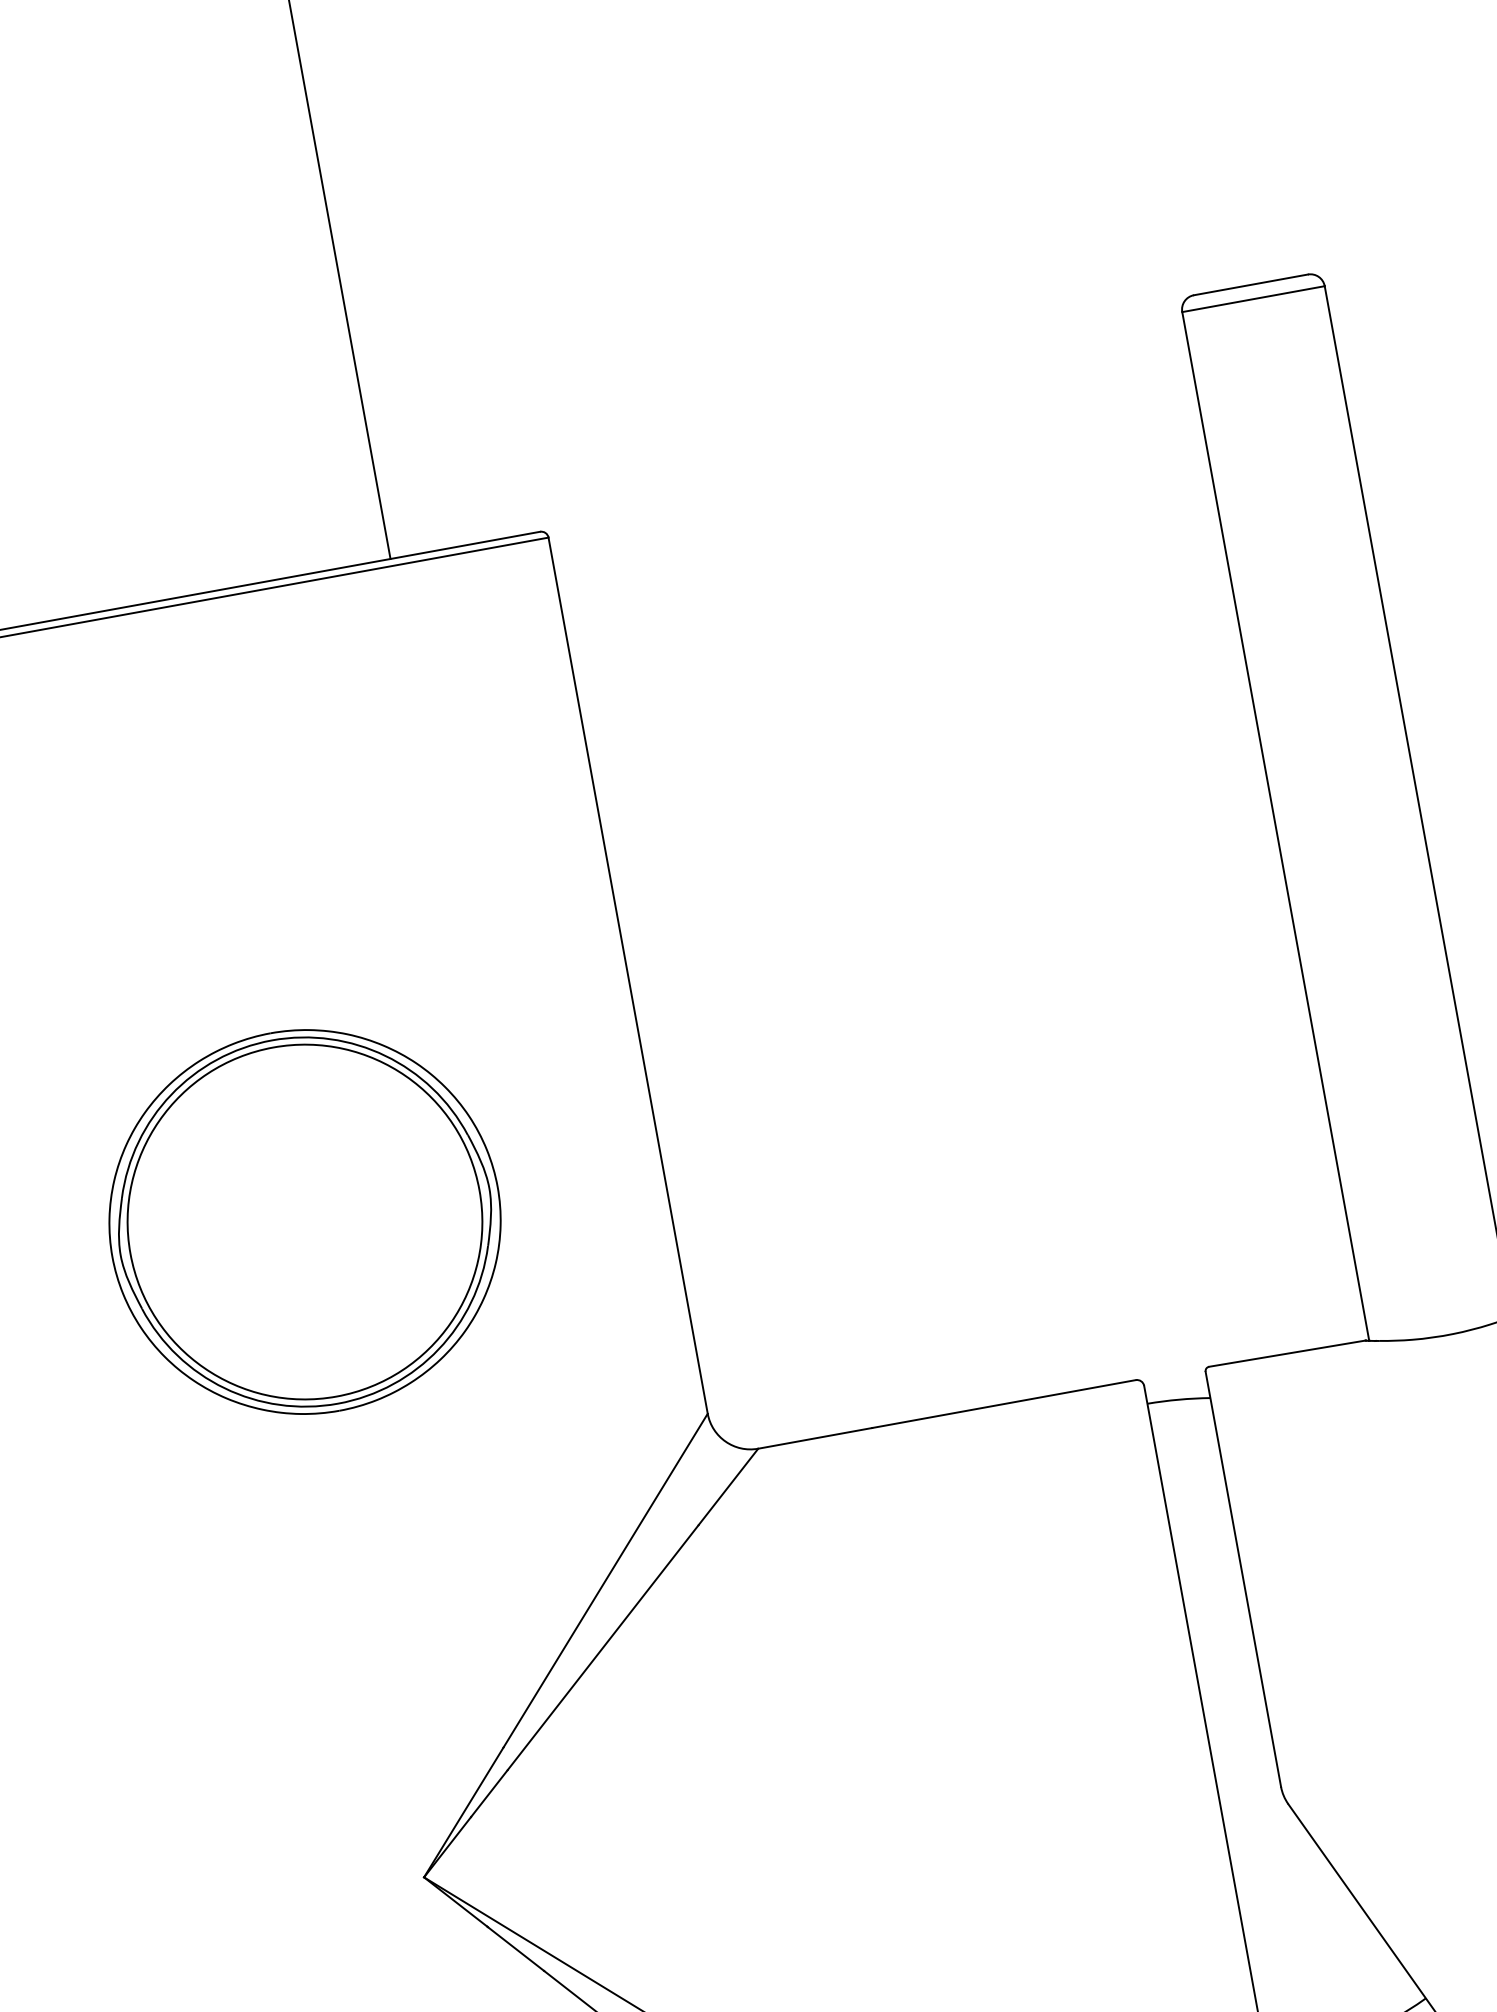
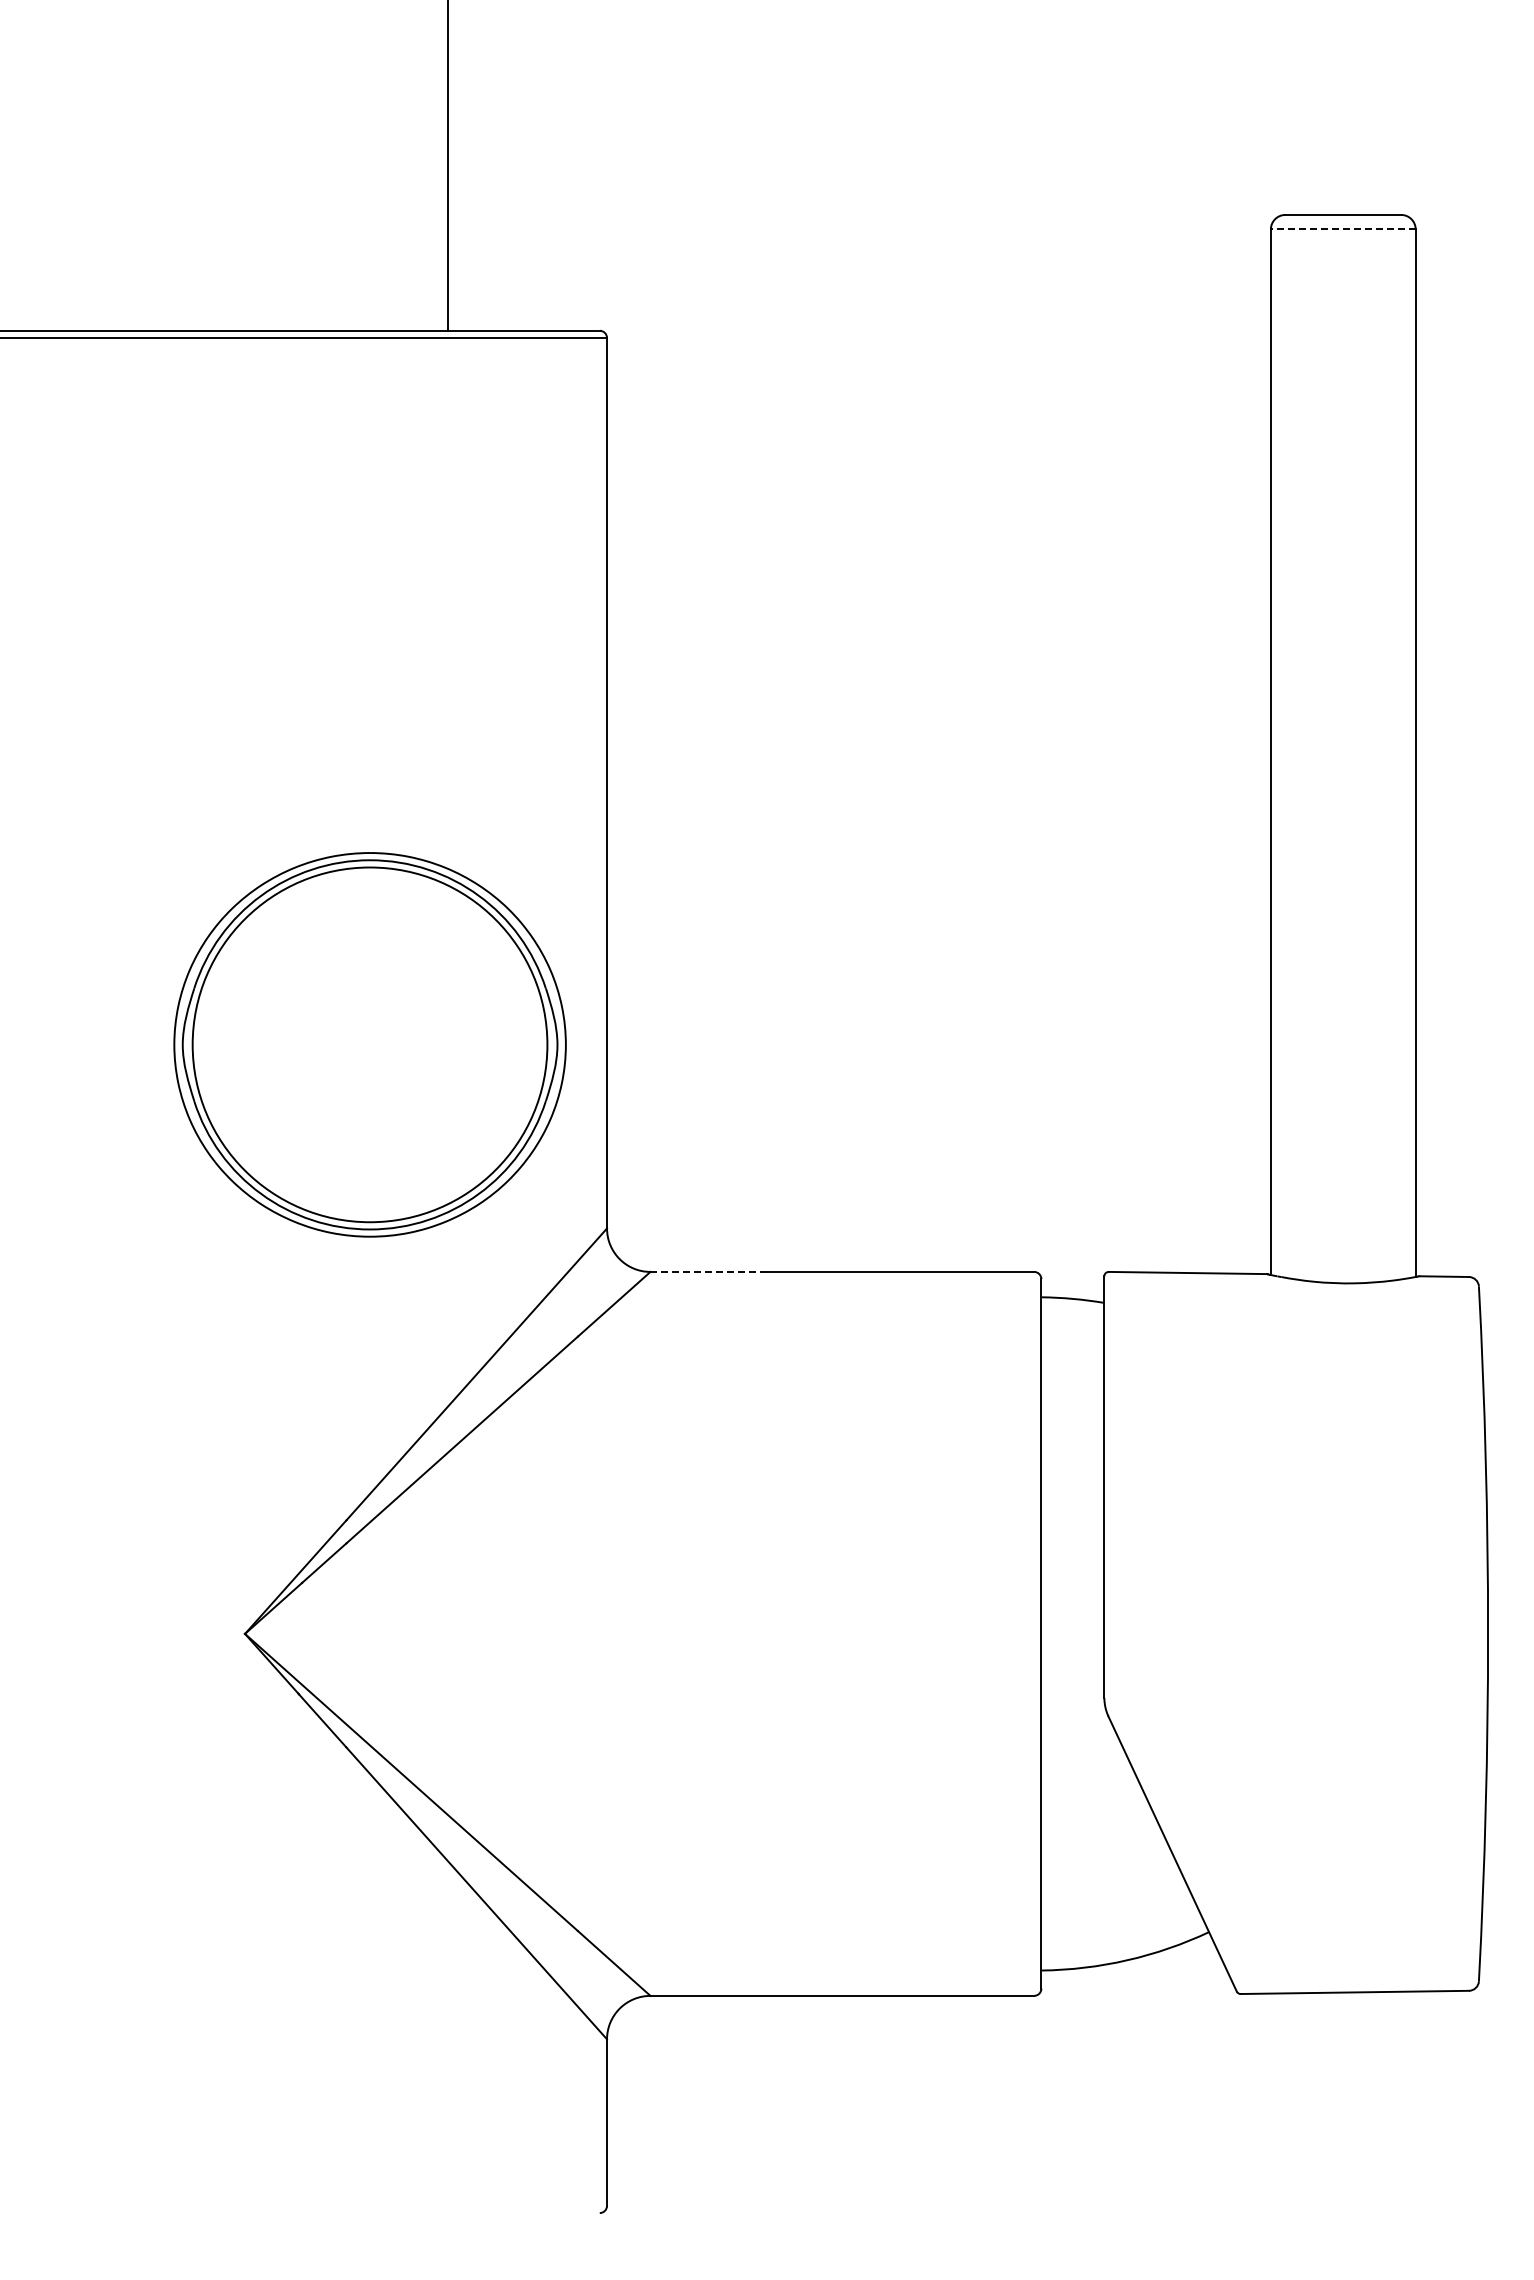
line: (1252, 299) -> (1342, 229), solid -> dashed
part: (304, 1221) -> (369, 1044), moved
line: (815, 1437) -> (708, 1271), solid -> dashed

